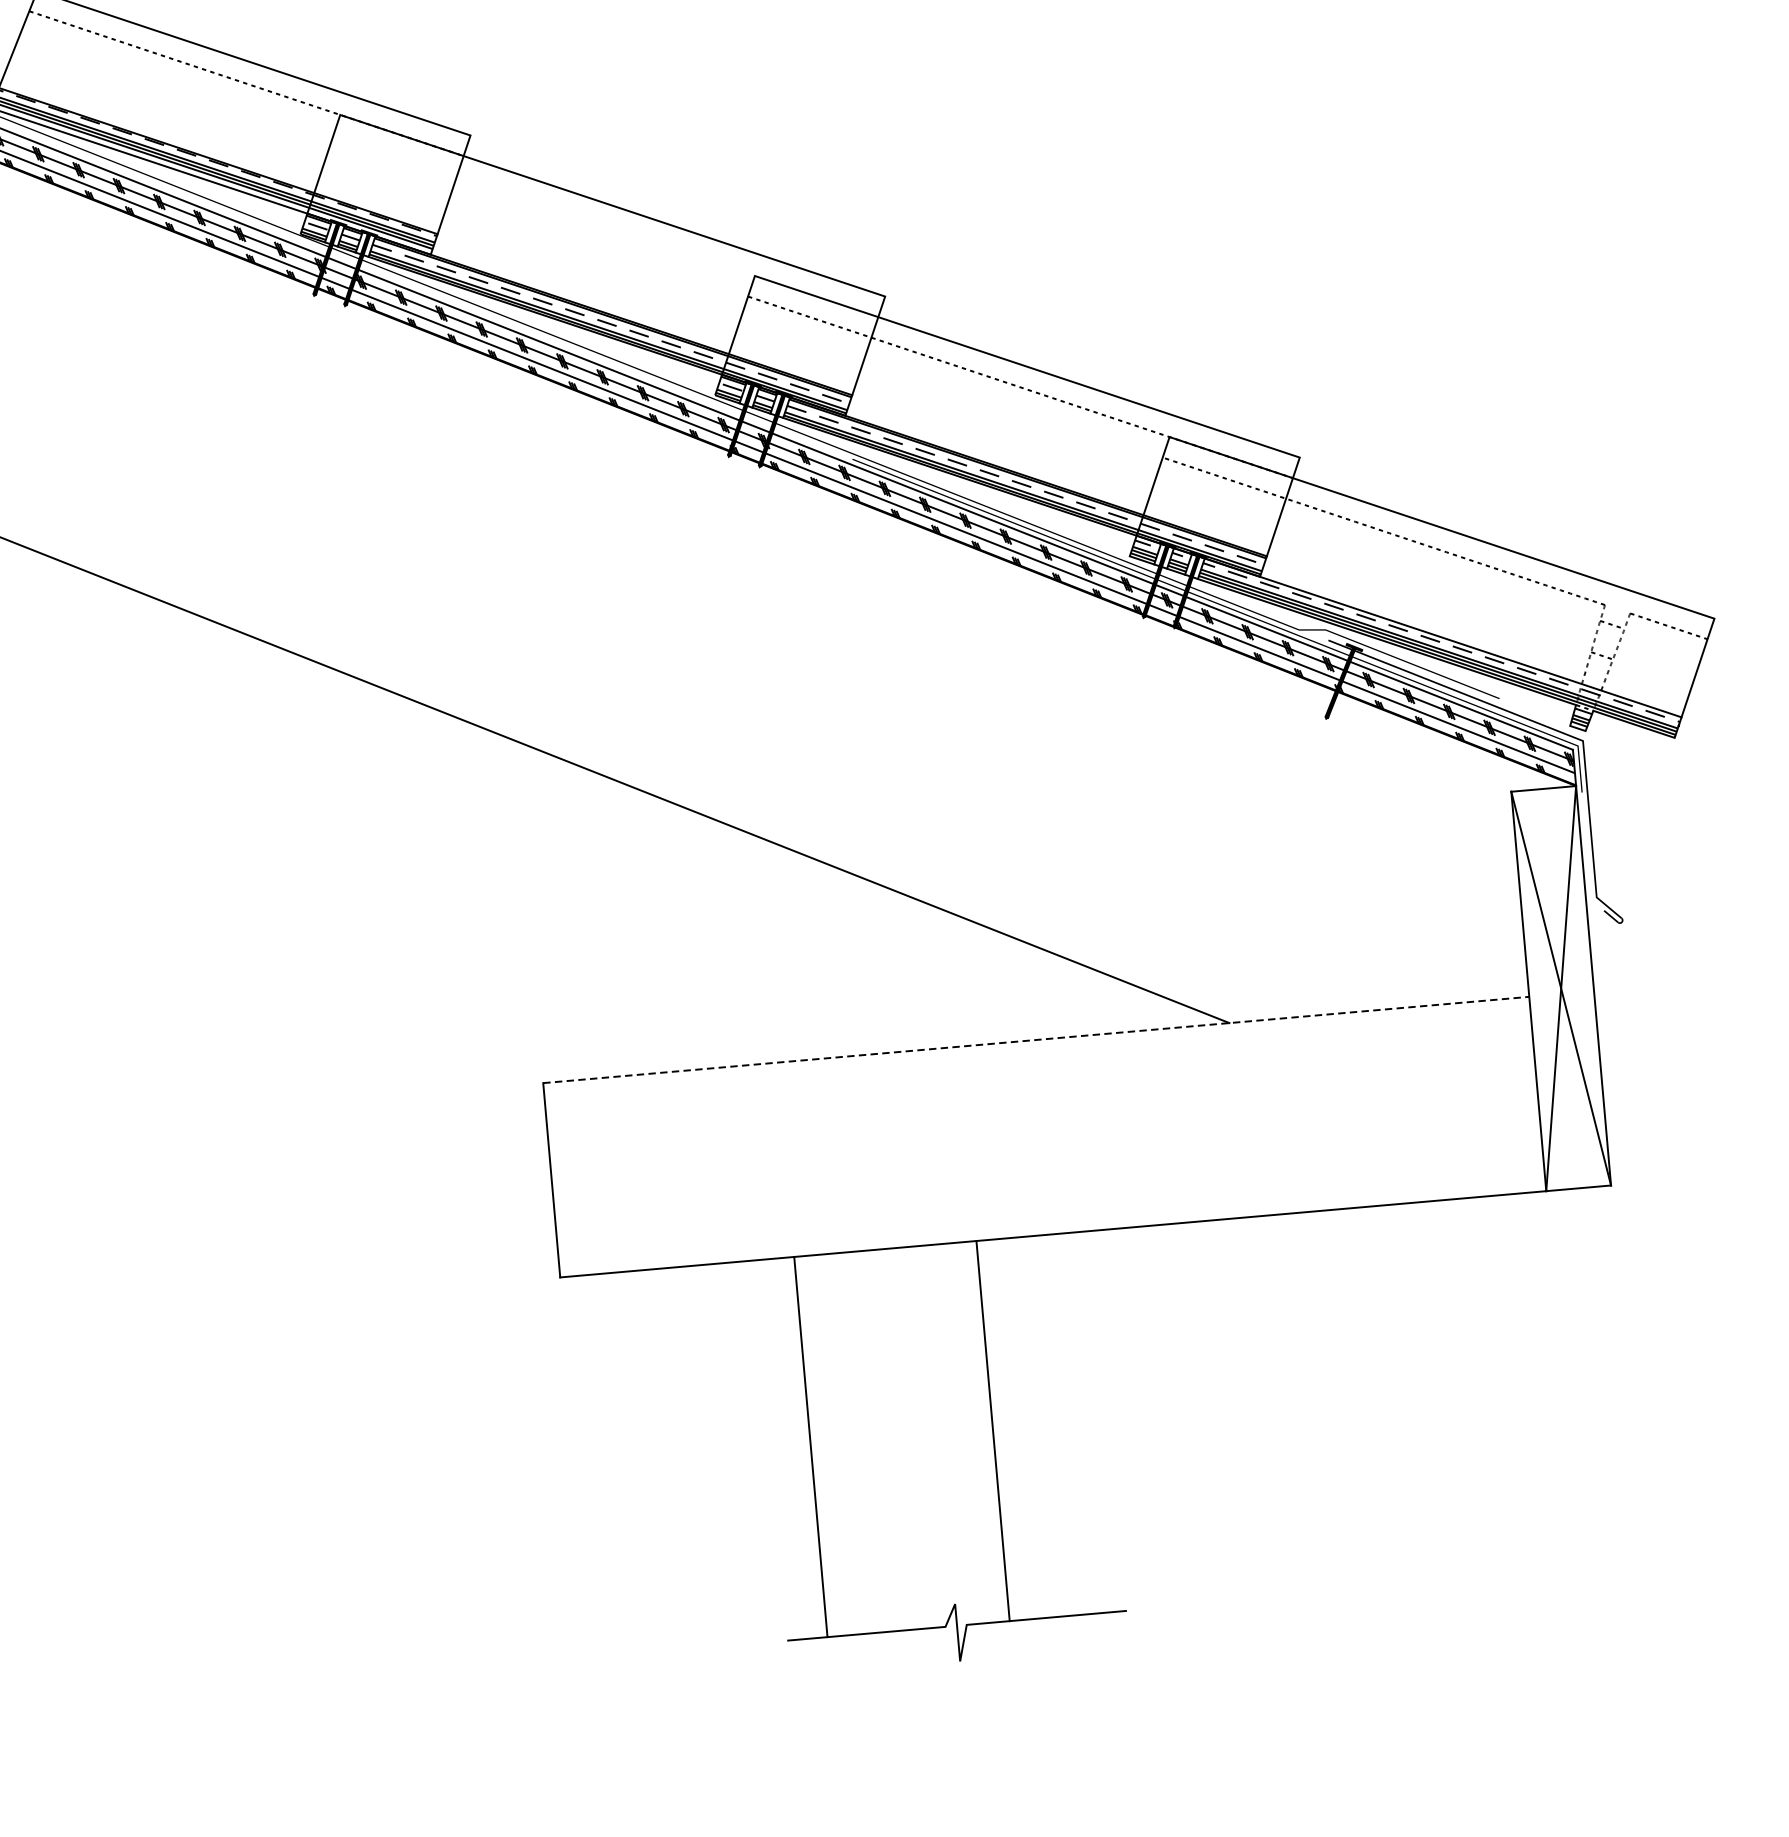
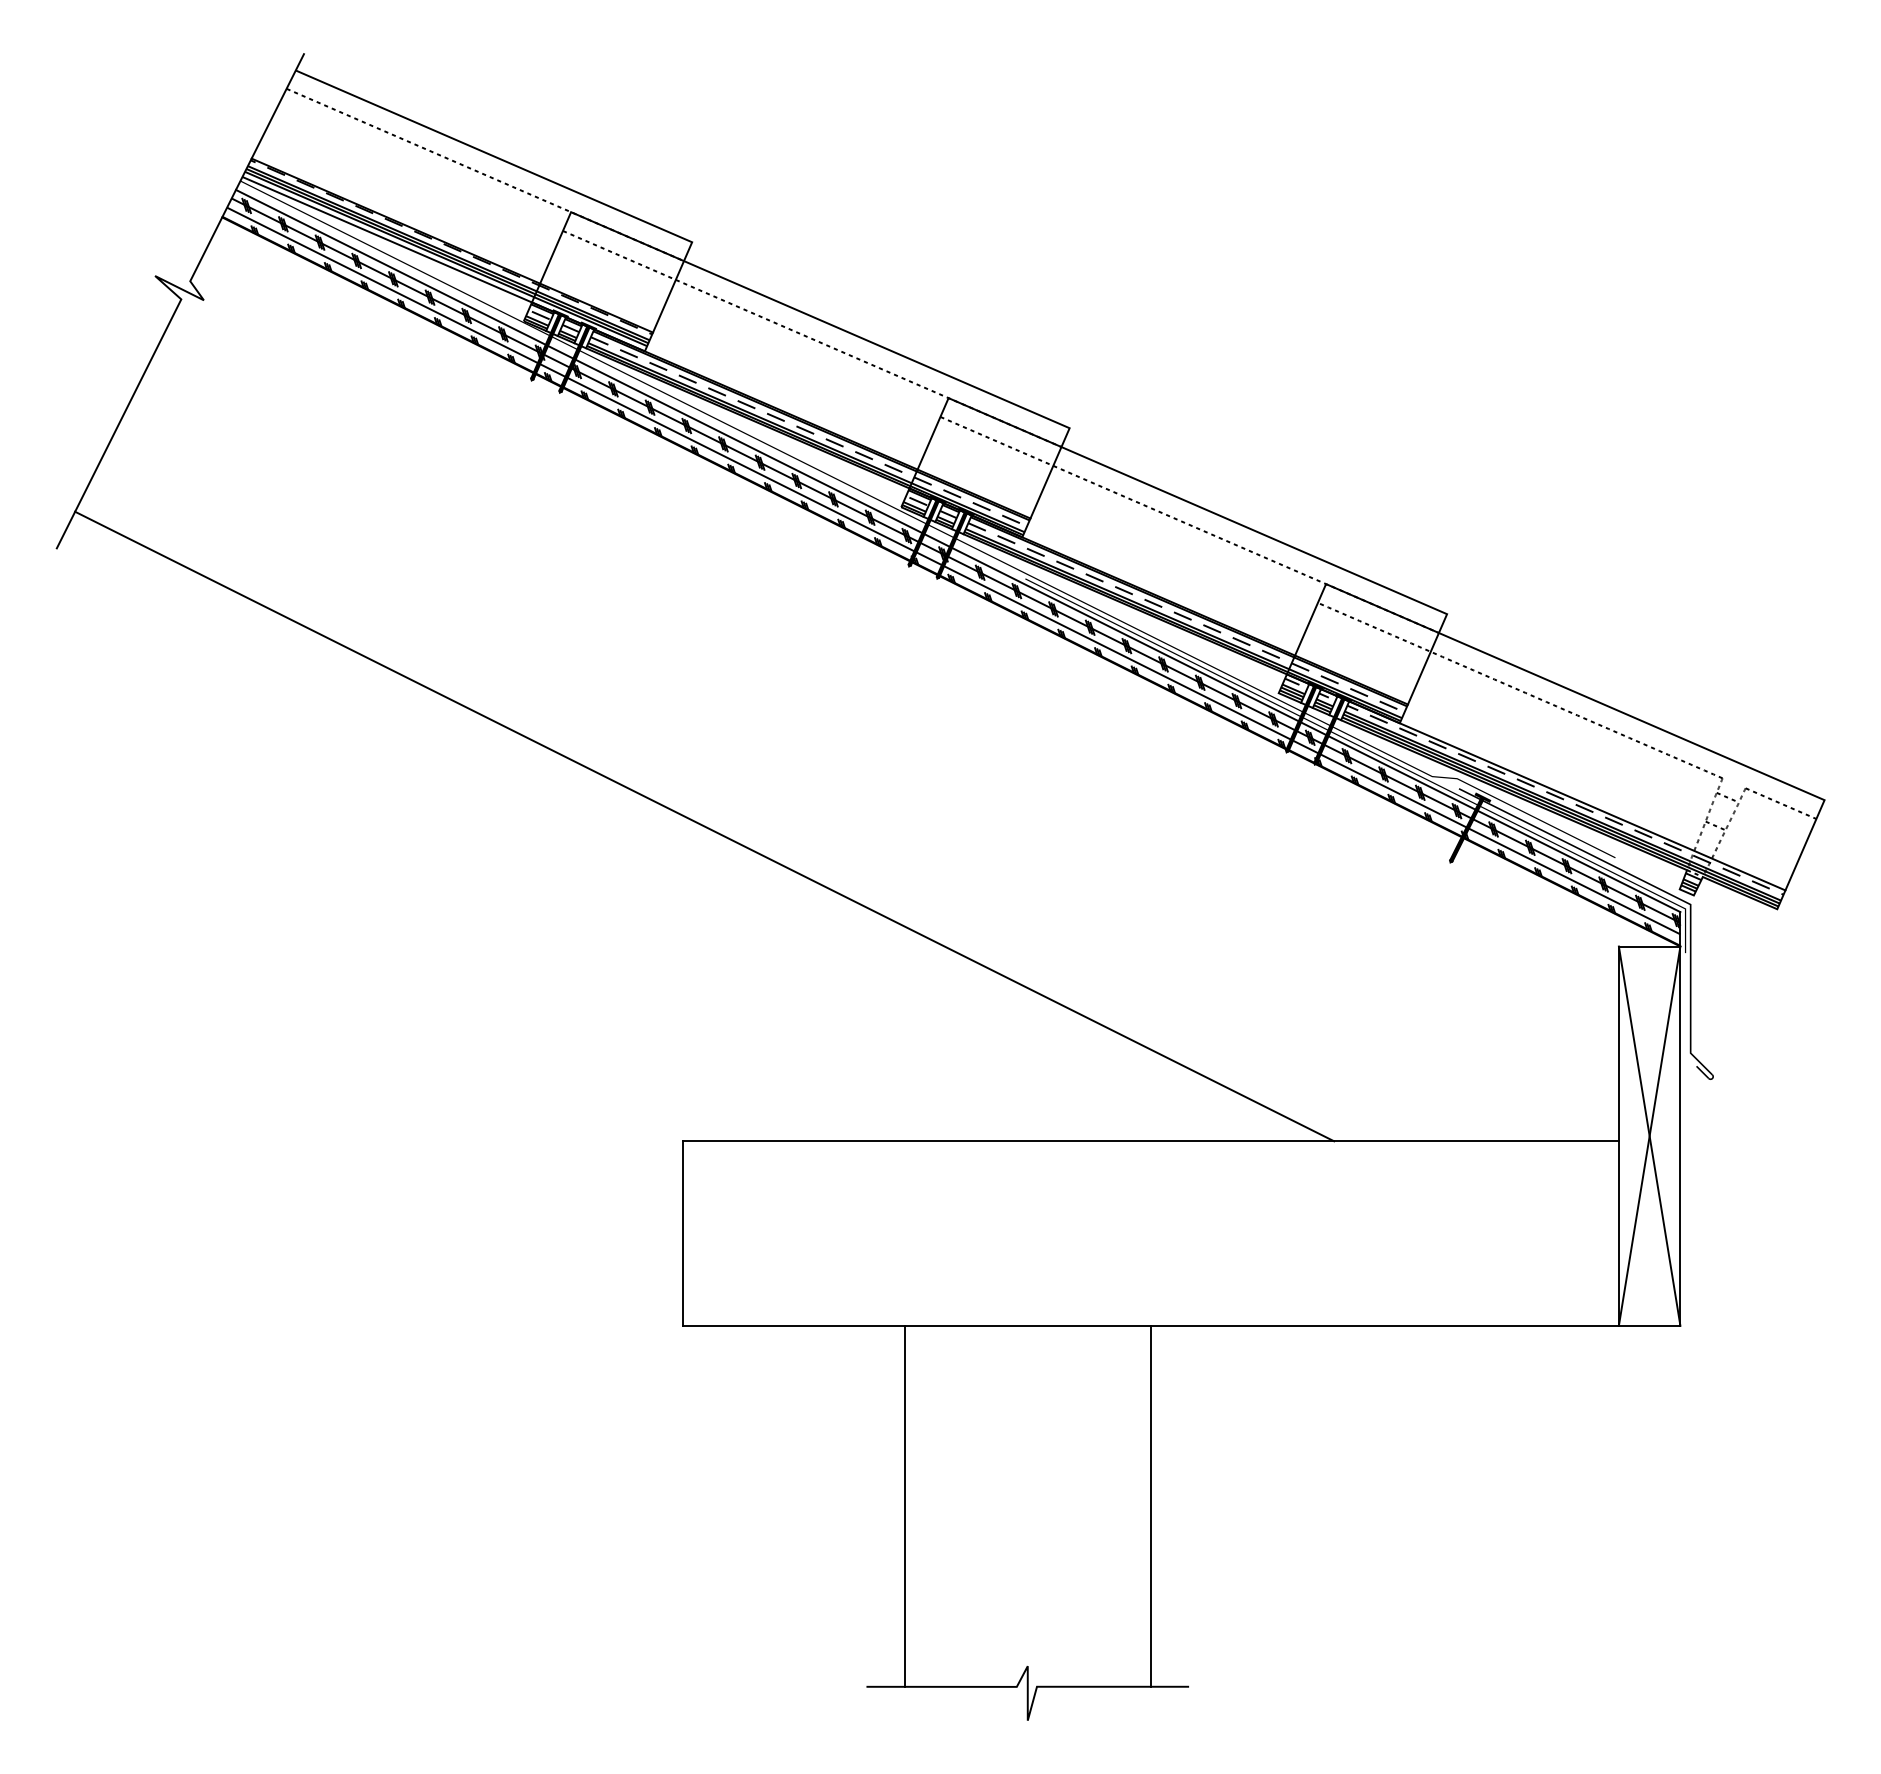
line: (605, 226) -> (811, 339), added
line: (1037, 1040) -> (1151, 1141), dashed -> solid
line: (992, 1430) -> (1150, 1505), moved

